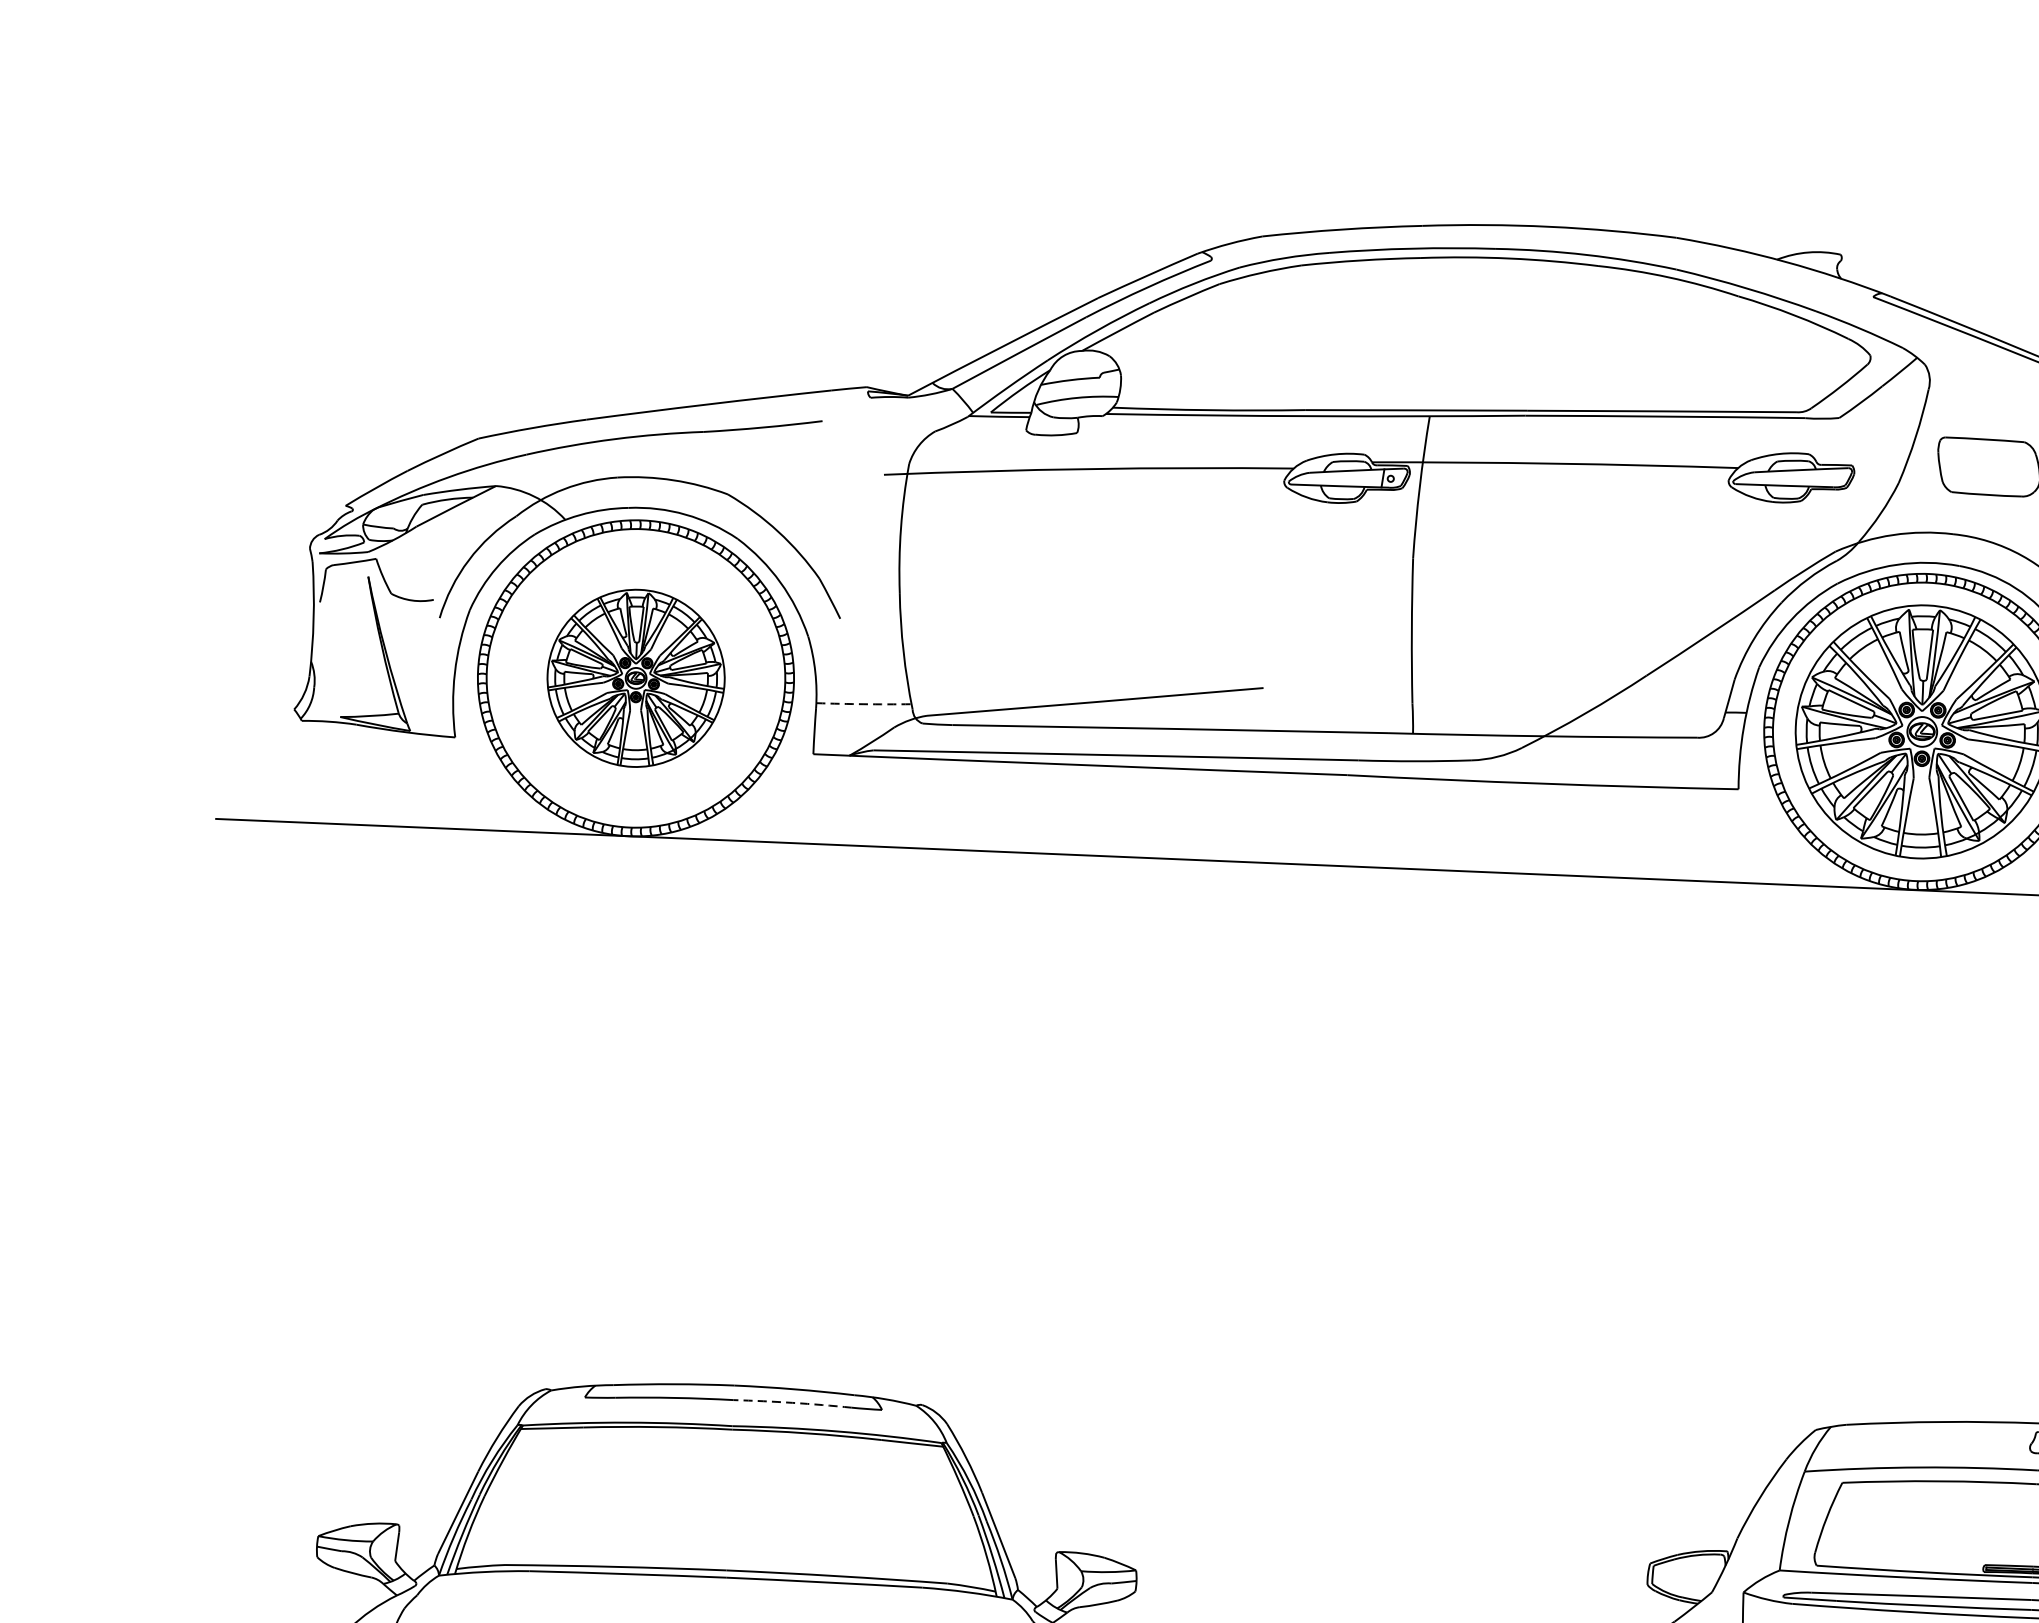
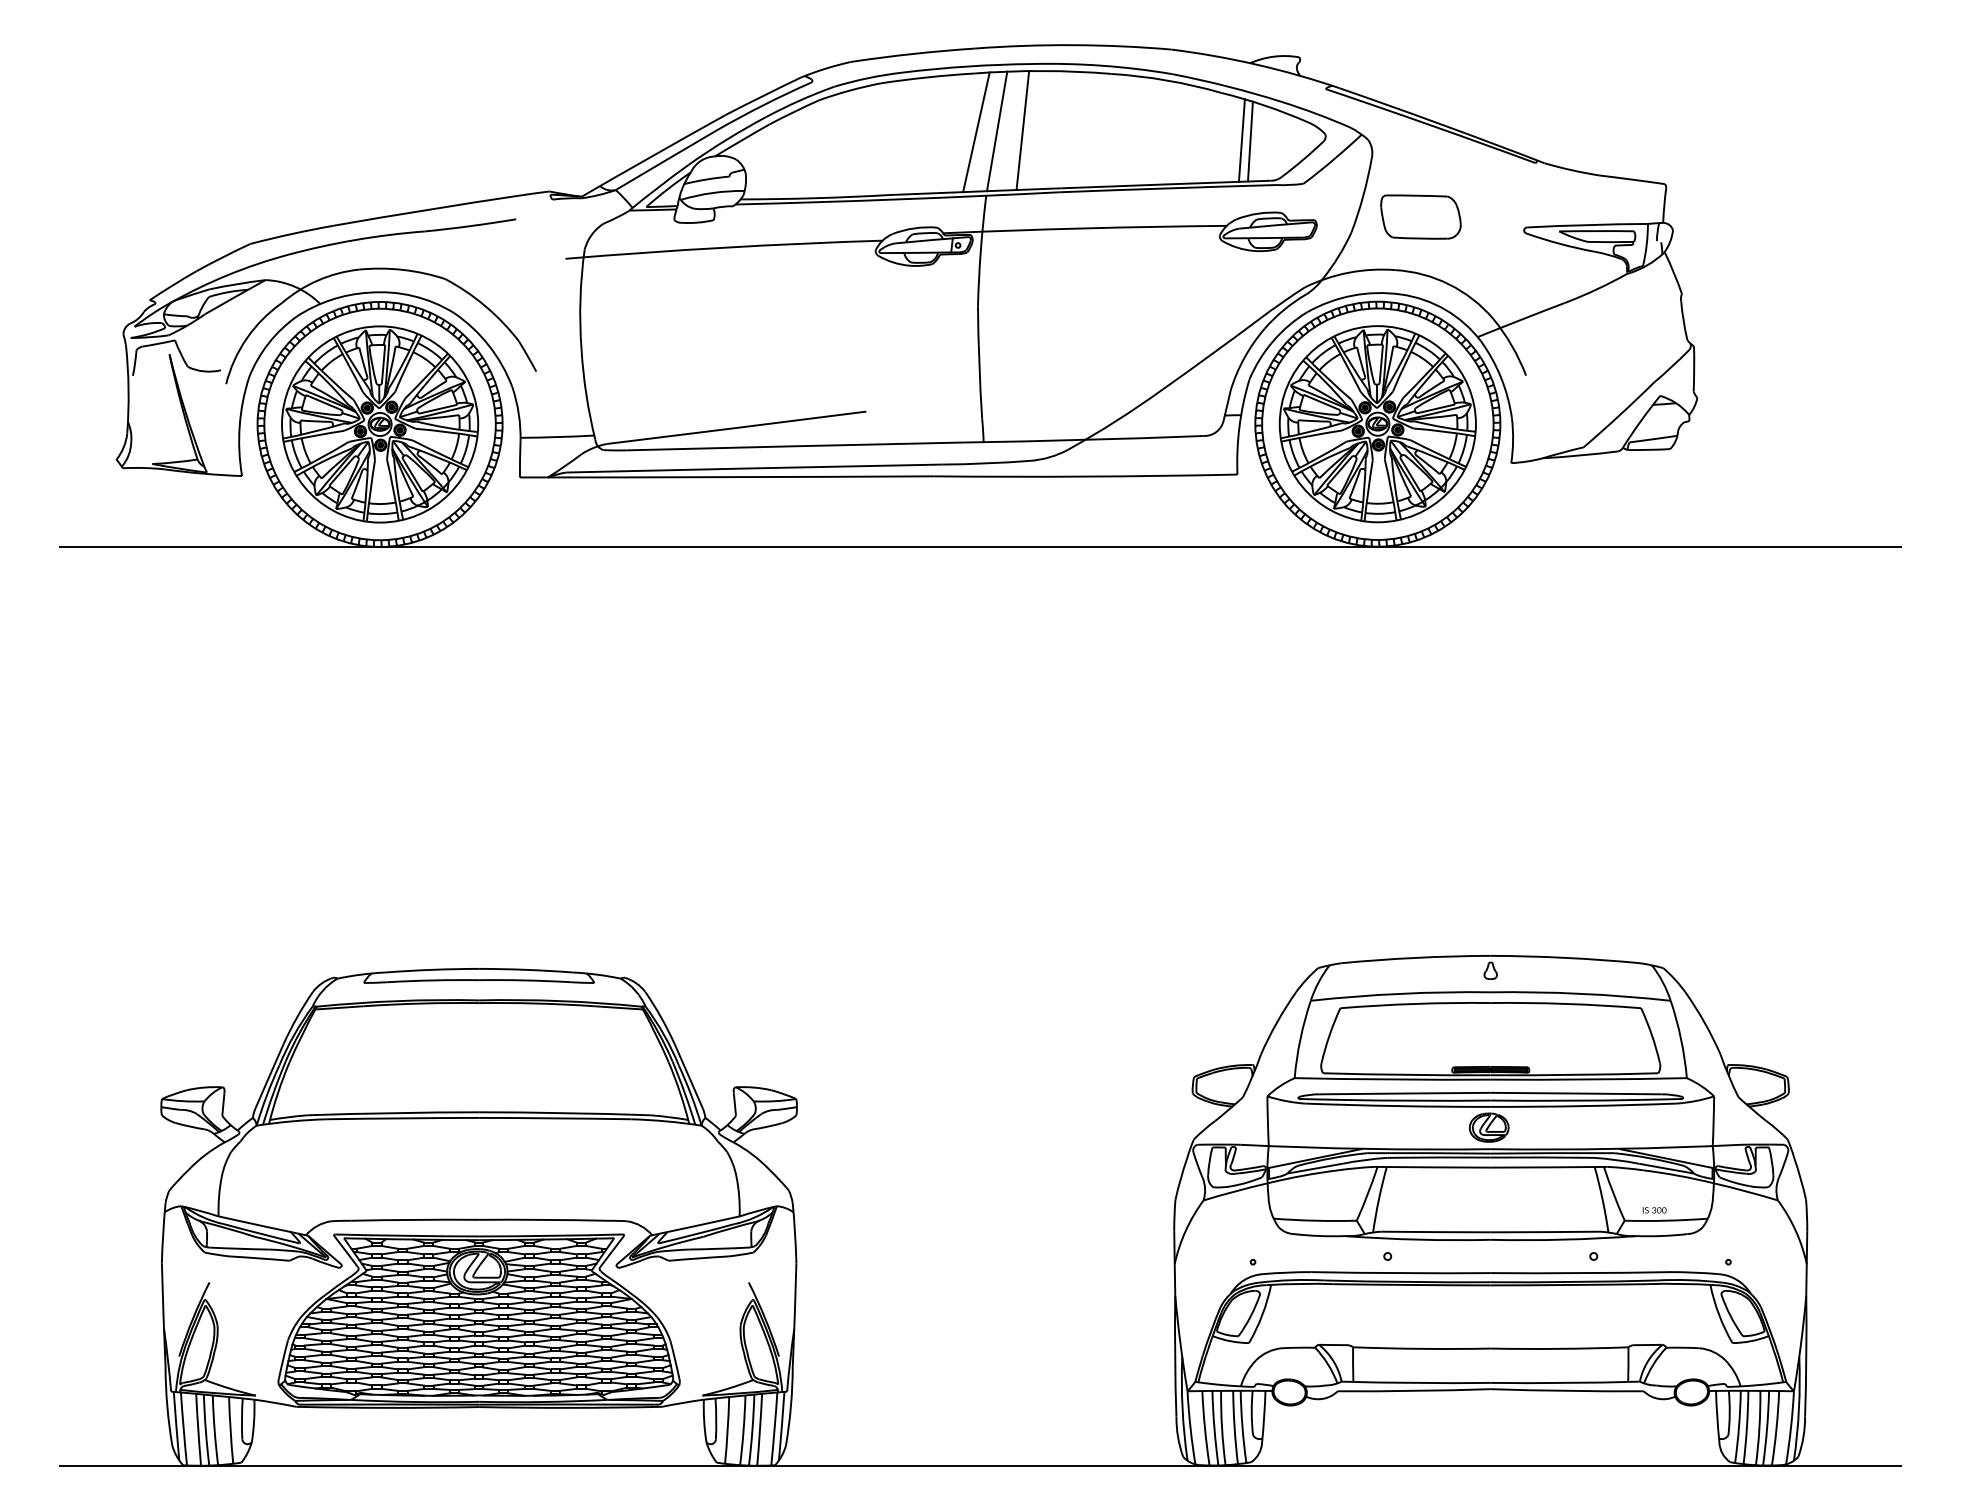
line: (1420, 334) -> (976, 132), added
line: (1447, 334) -> (997, 131), added
line: (1480, 334) -> (1022, 130), added
line: (1761, 358) -> (1241, 140), added
line: (1772, 360) -> (1249, 141), added
part: (636, 678) -> (380, 424), size x1.43
arc: (863, 704) -> (557, 437), dashed -> solid
arc: (792, 1402) -> (524, 980), dashed -> solid

